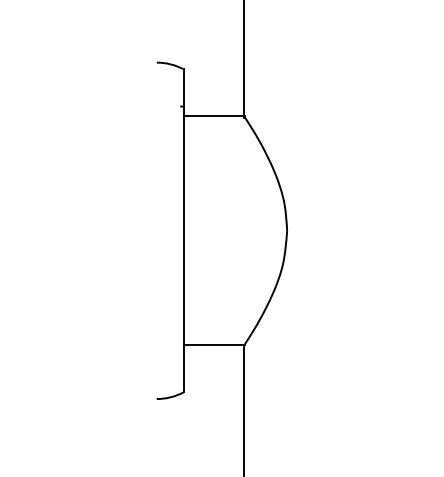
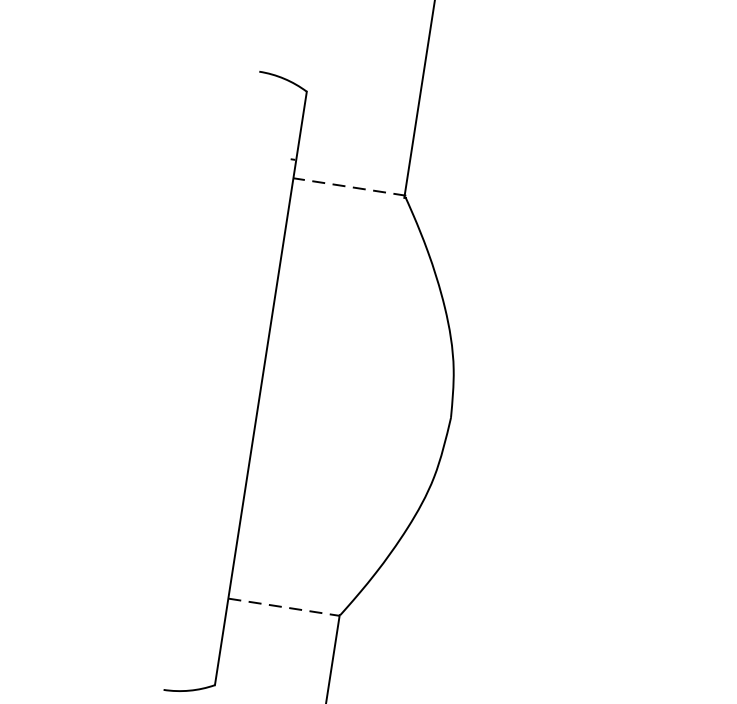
line: (214, 116) -> (349, 187), solid -> dashed
line: (214, 345) -> (284, 607), solid -> dashed

